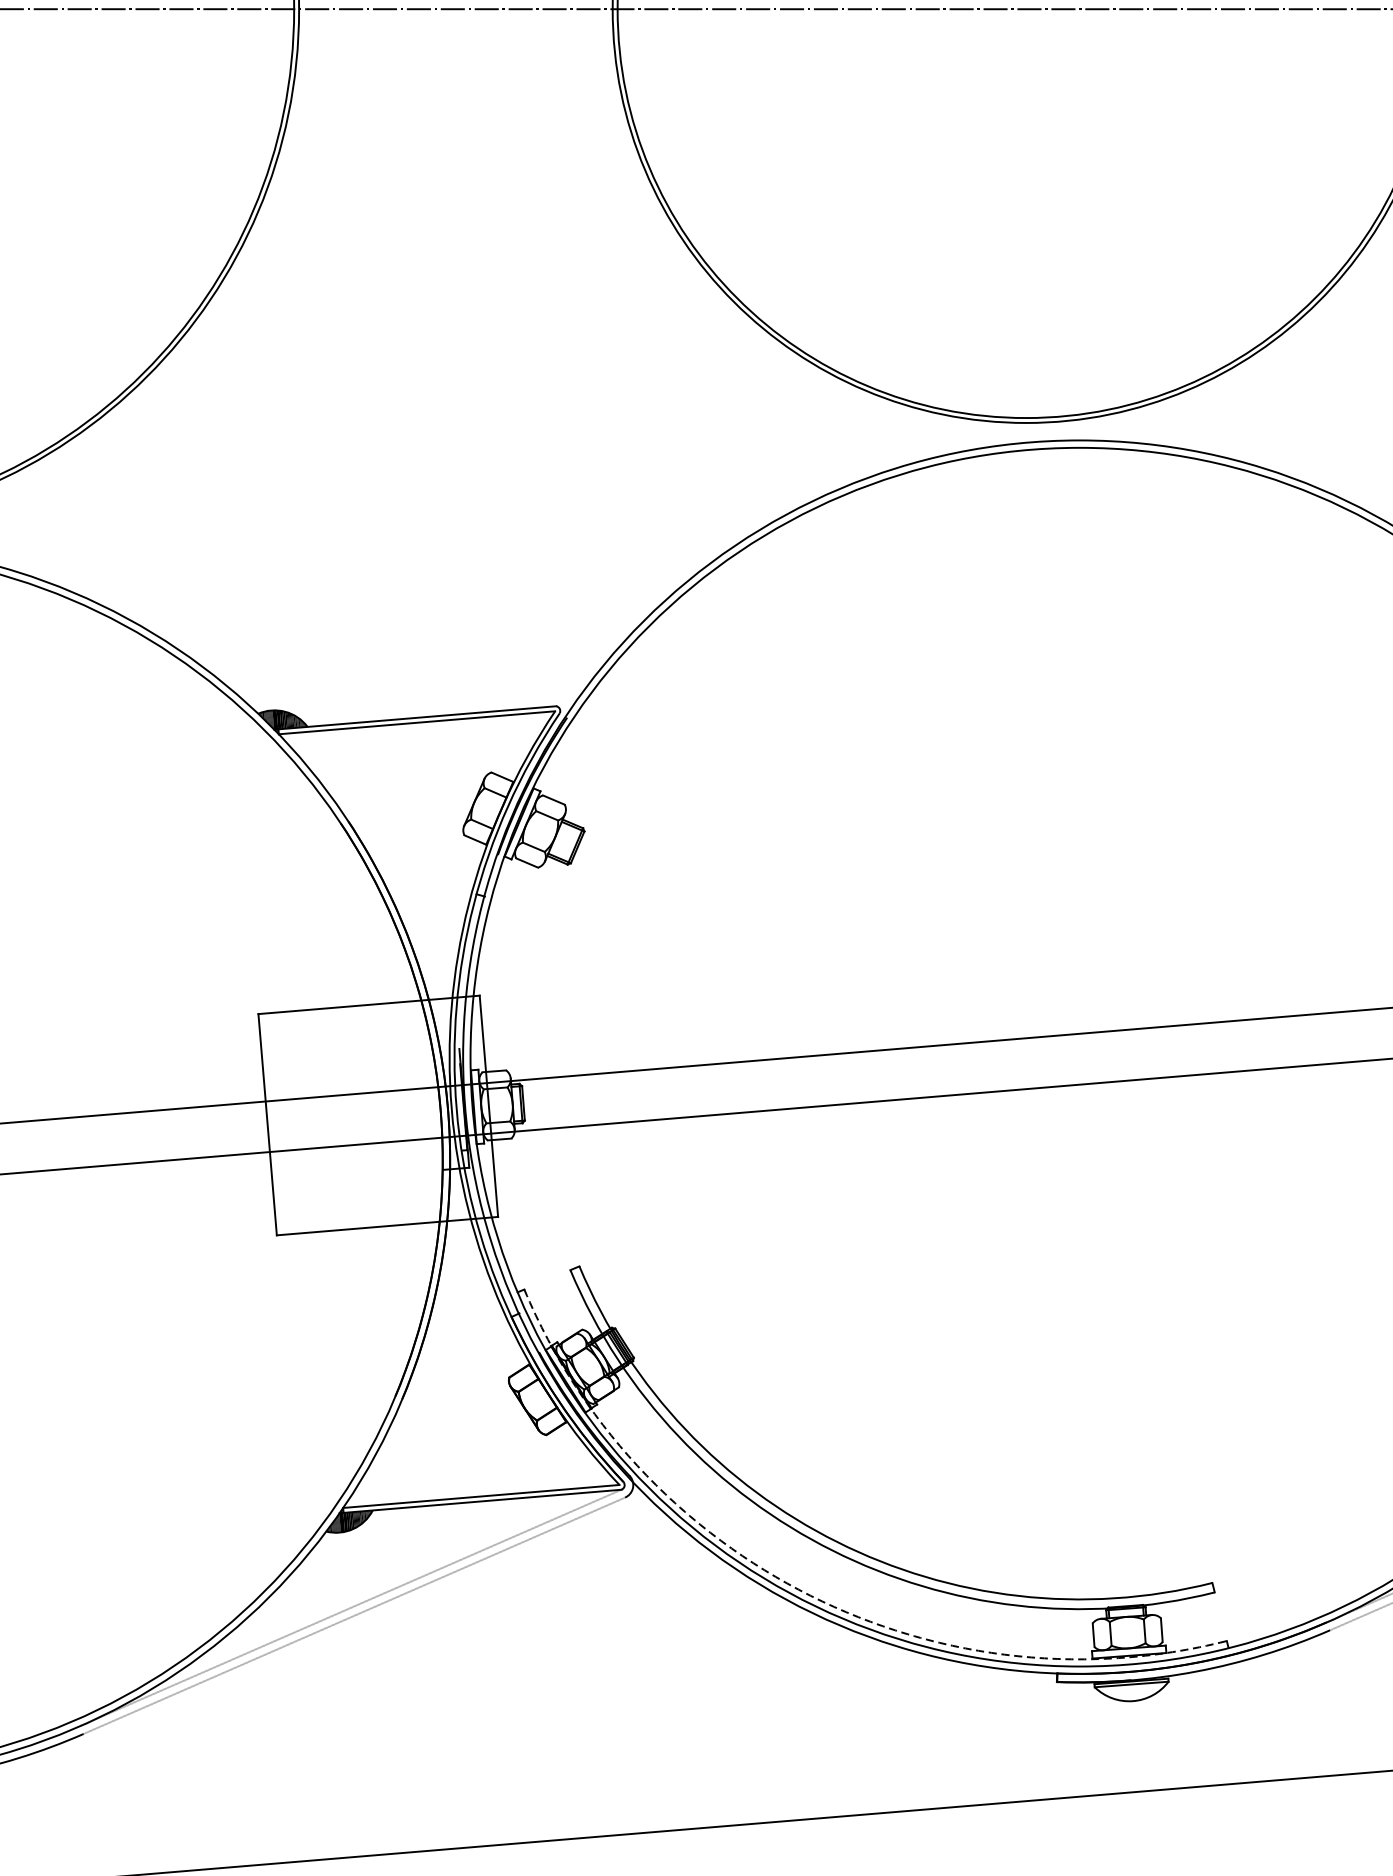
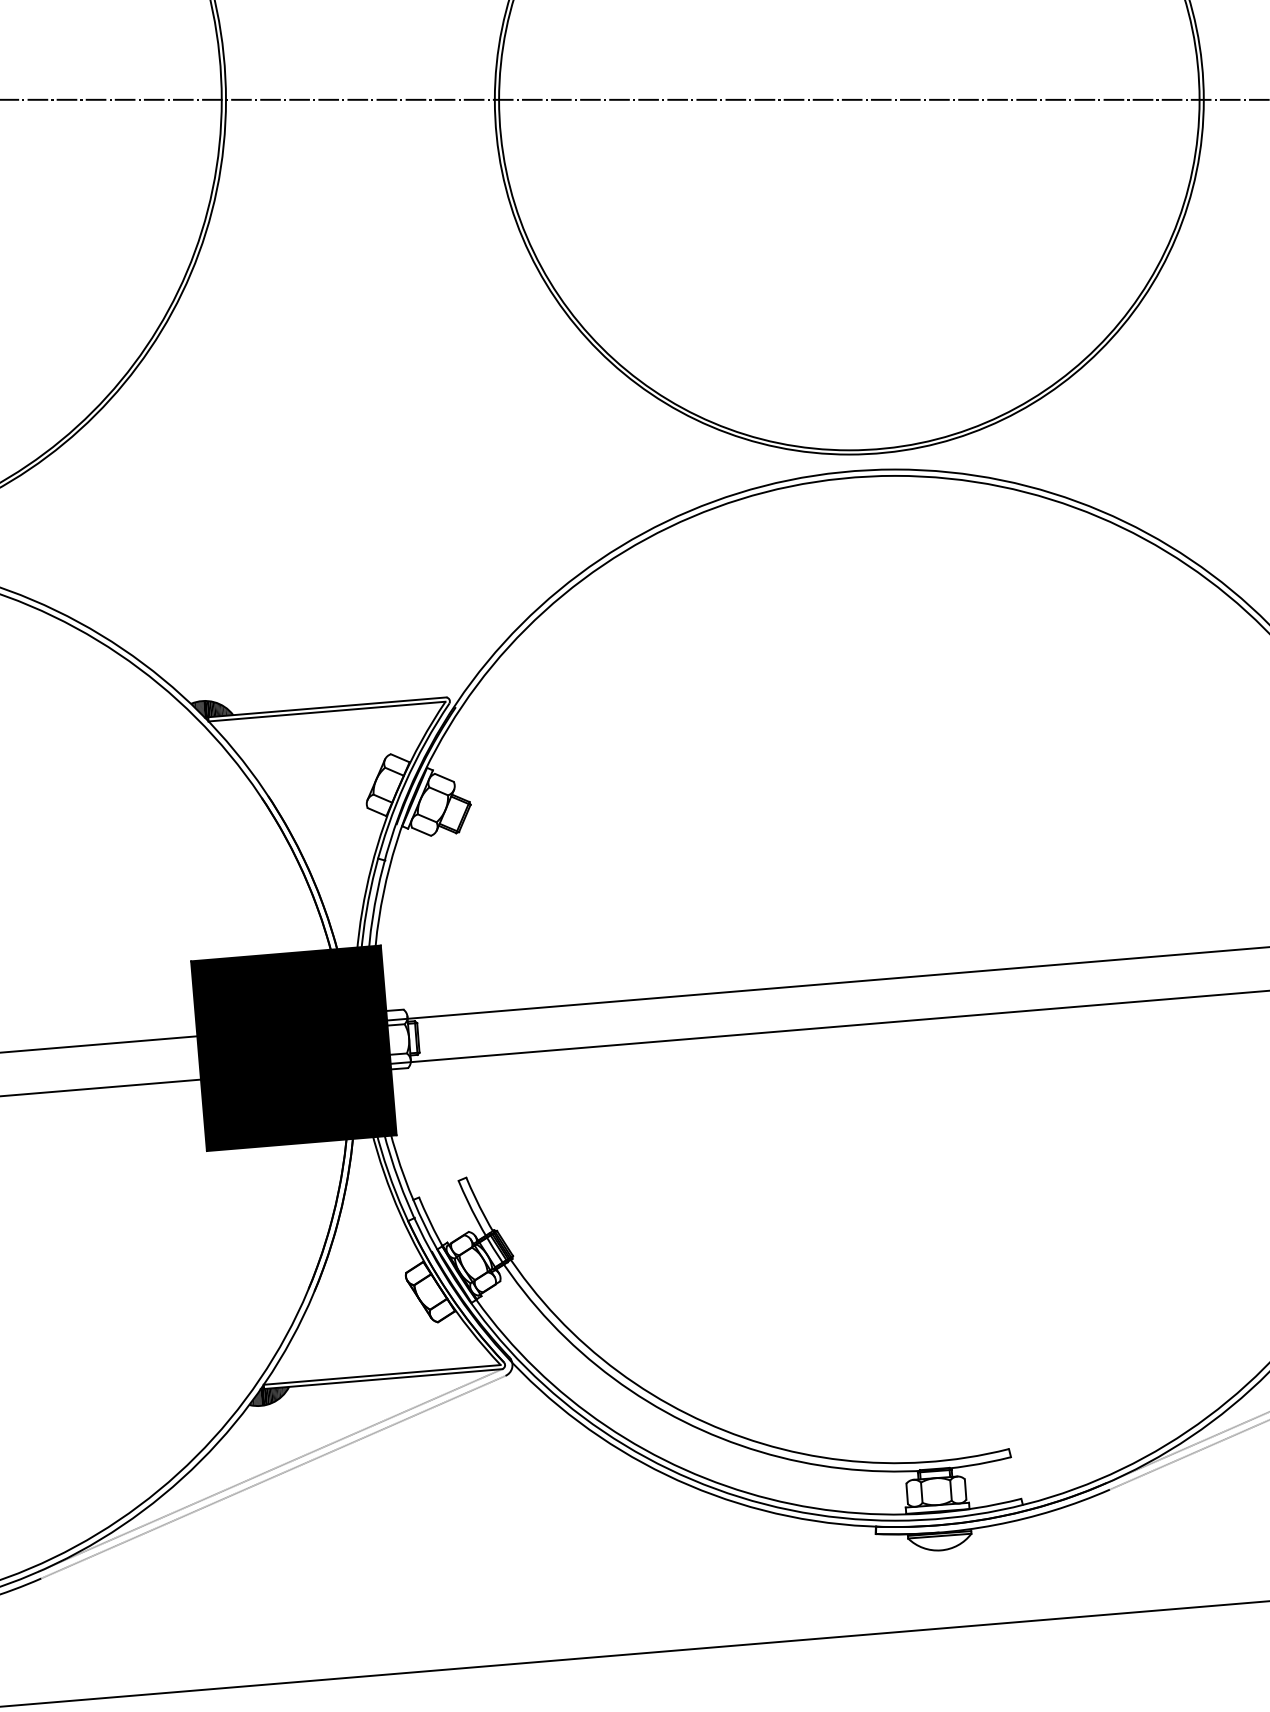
fill: (377, 1115) -> (293, 1048), added
arc: (810, 1595) -> (664, 1459), dashed -> solid

